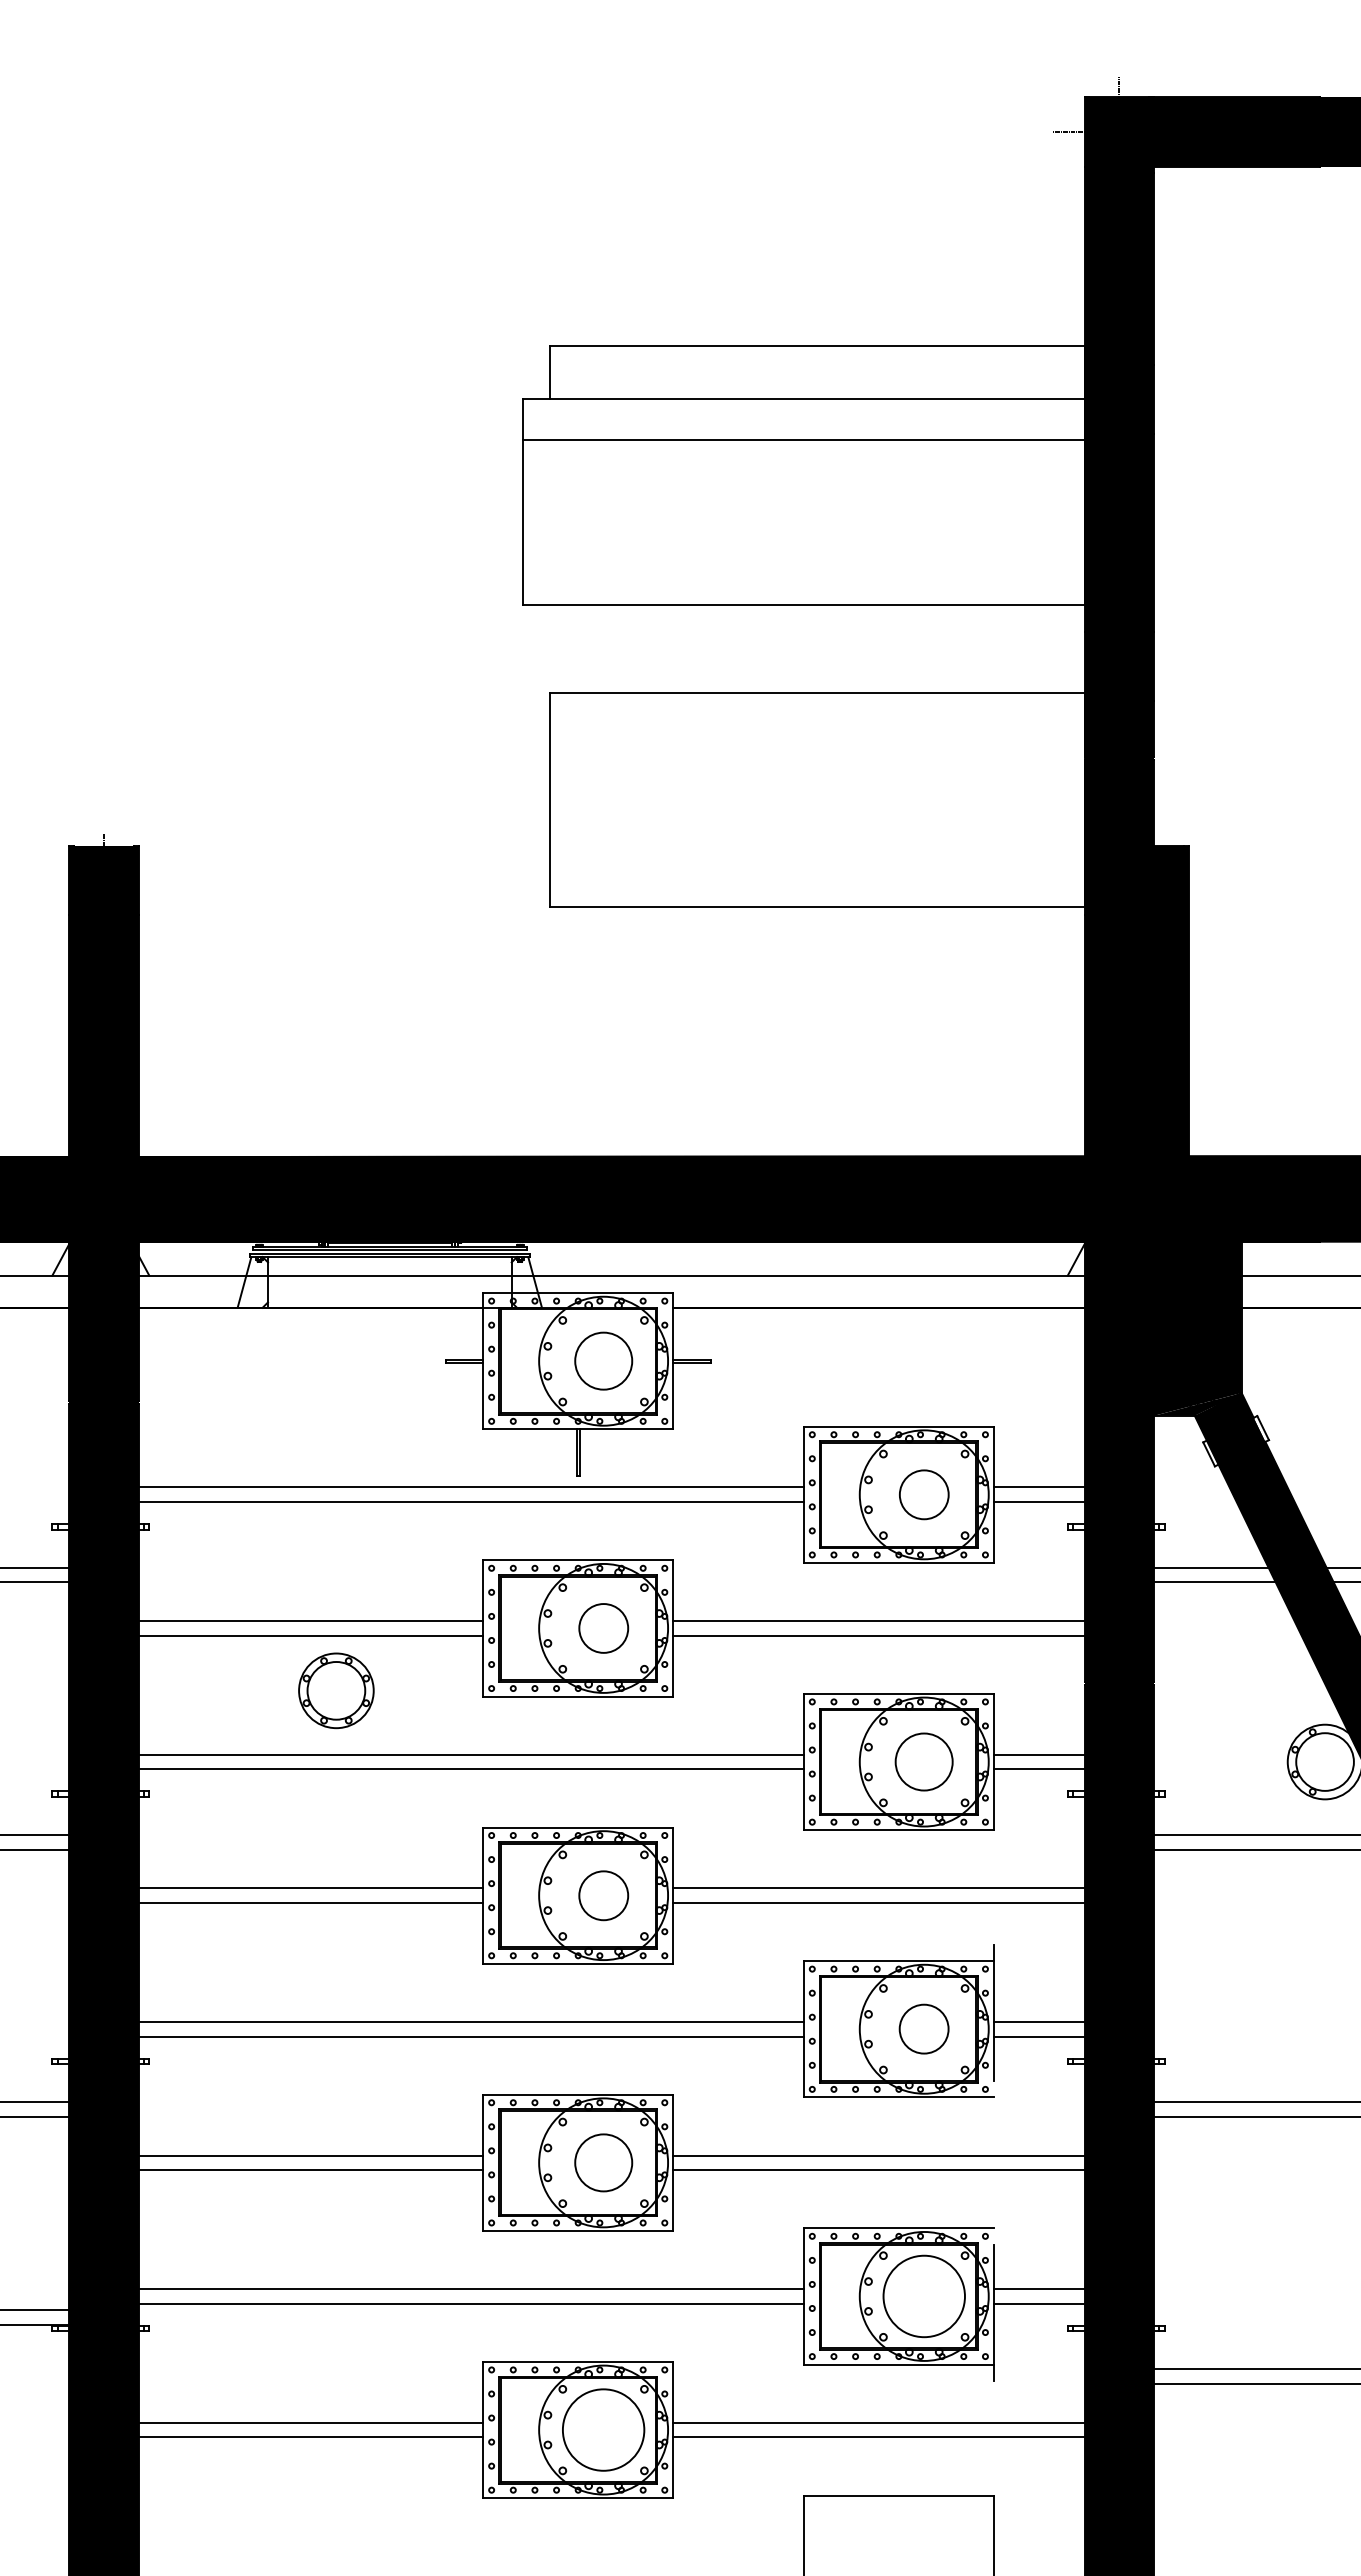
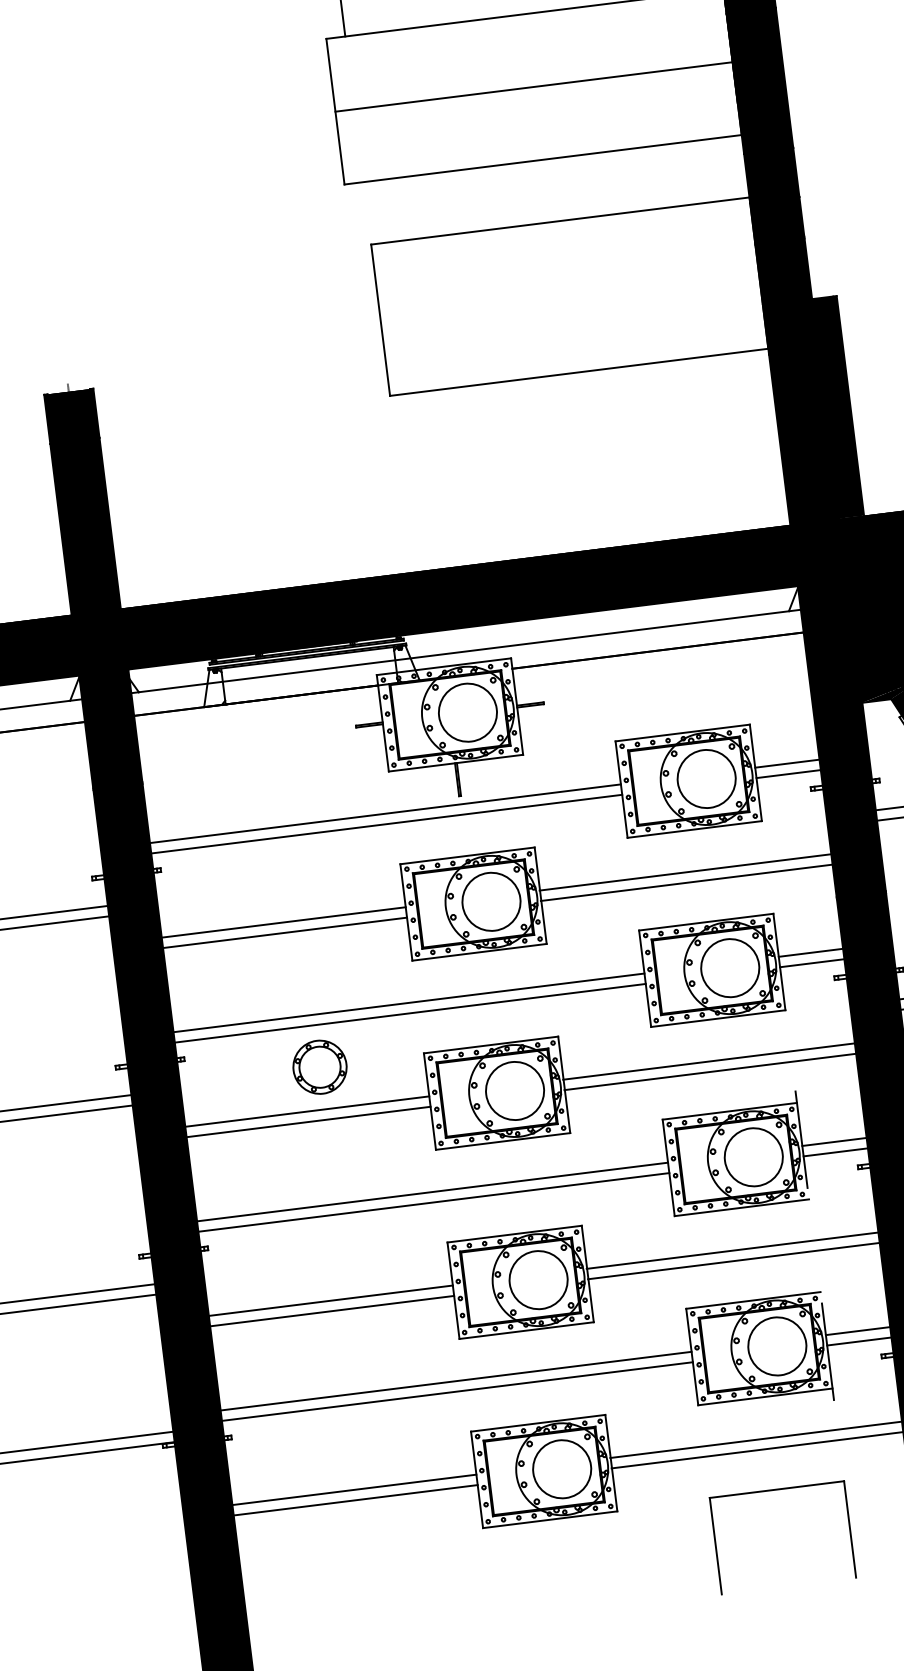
line: (803, 440) -> (533, 87), moved
circle: (603, 1360) -> (467, 712), size x1.43
circle: (923, 1494) -> (706, 778), size x1.67
circle: (603, 1628) -> (491, 901), size x1.67
part: (336, 1690) -> (320, 1067), moved
circle: (923, 1761) -> (729, 967), size x1.43
circle: (603, 1895) -> (514, 1090), size x1.67
circle: (923, 2028) -> (753, 1156), size x1.67
circle: (603, 2162) -> (538, 1279), size x1.43

